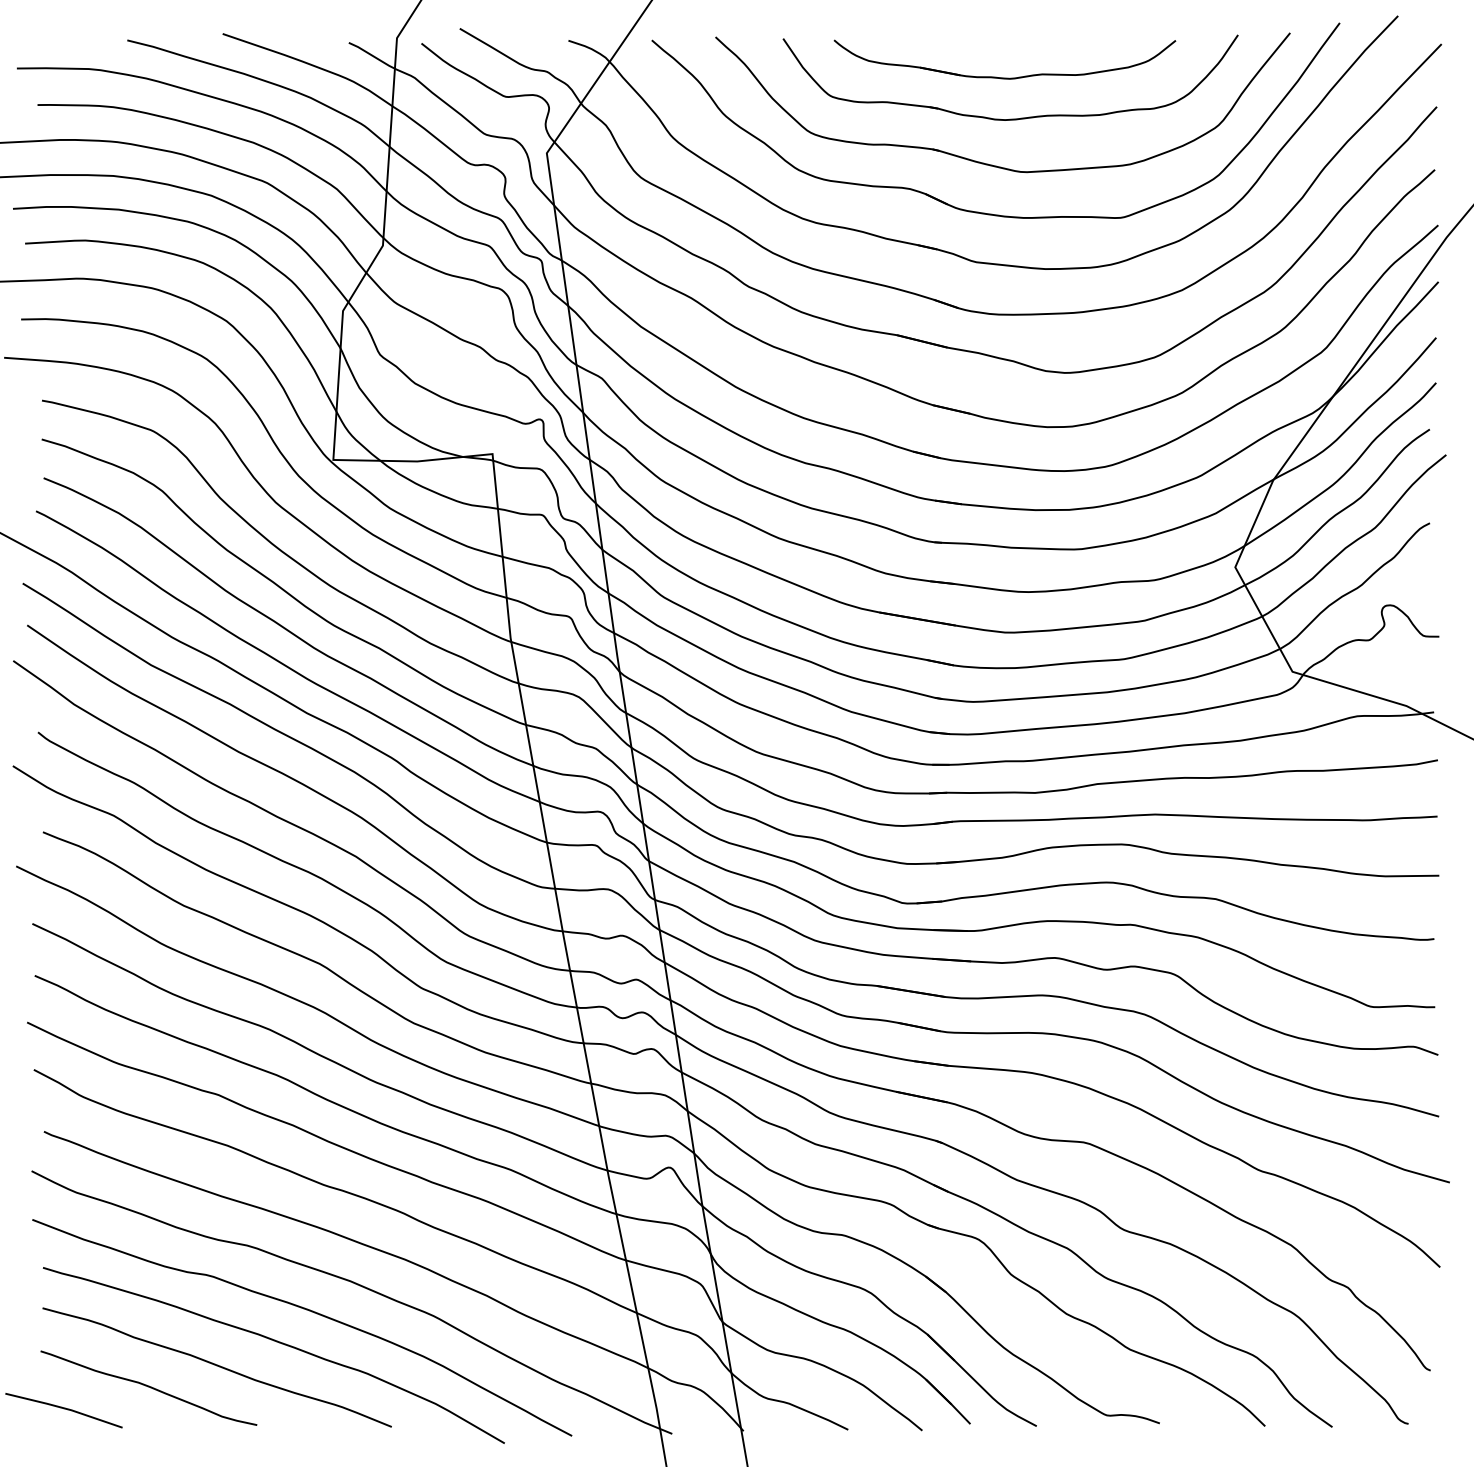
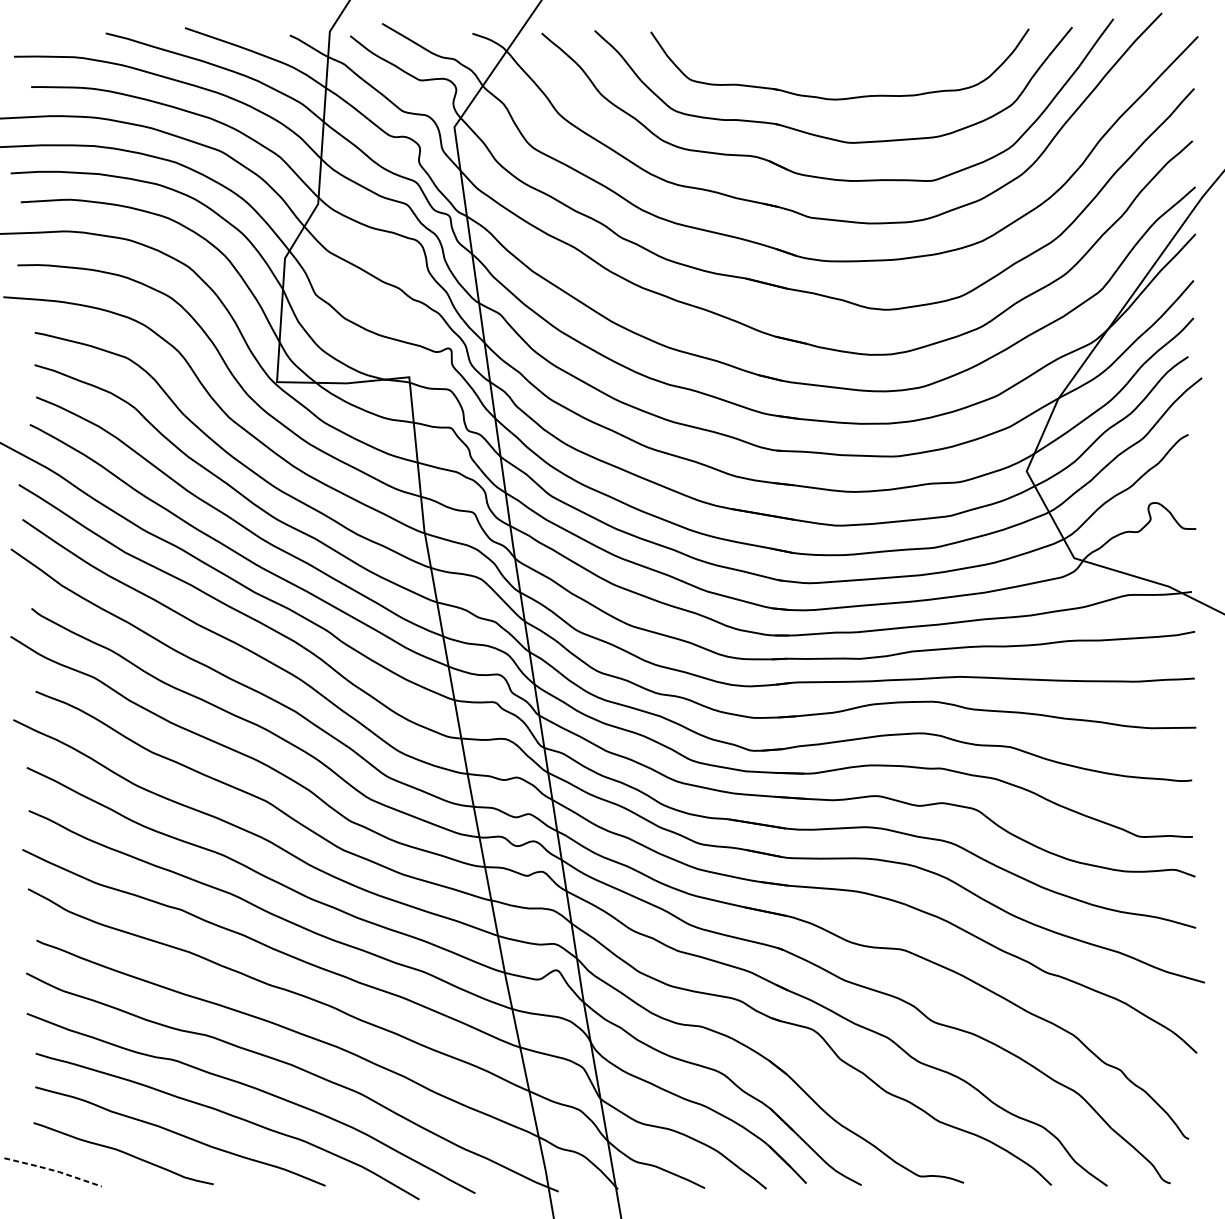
part: (1004, 77) -> (834, 64), removed
line: (64, 1408) -> (53, 1170), solid -> dashed

